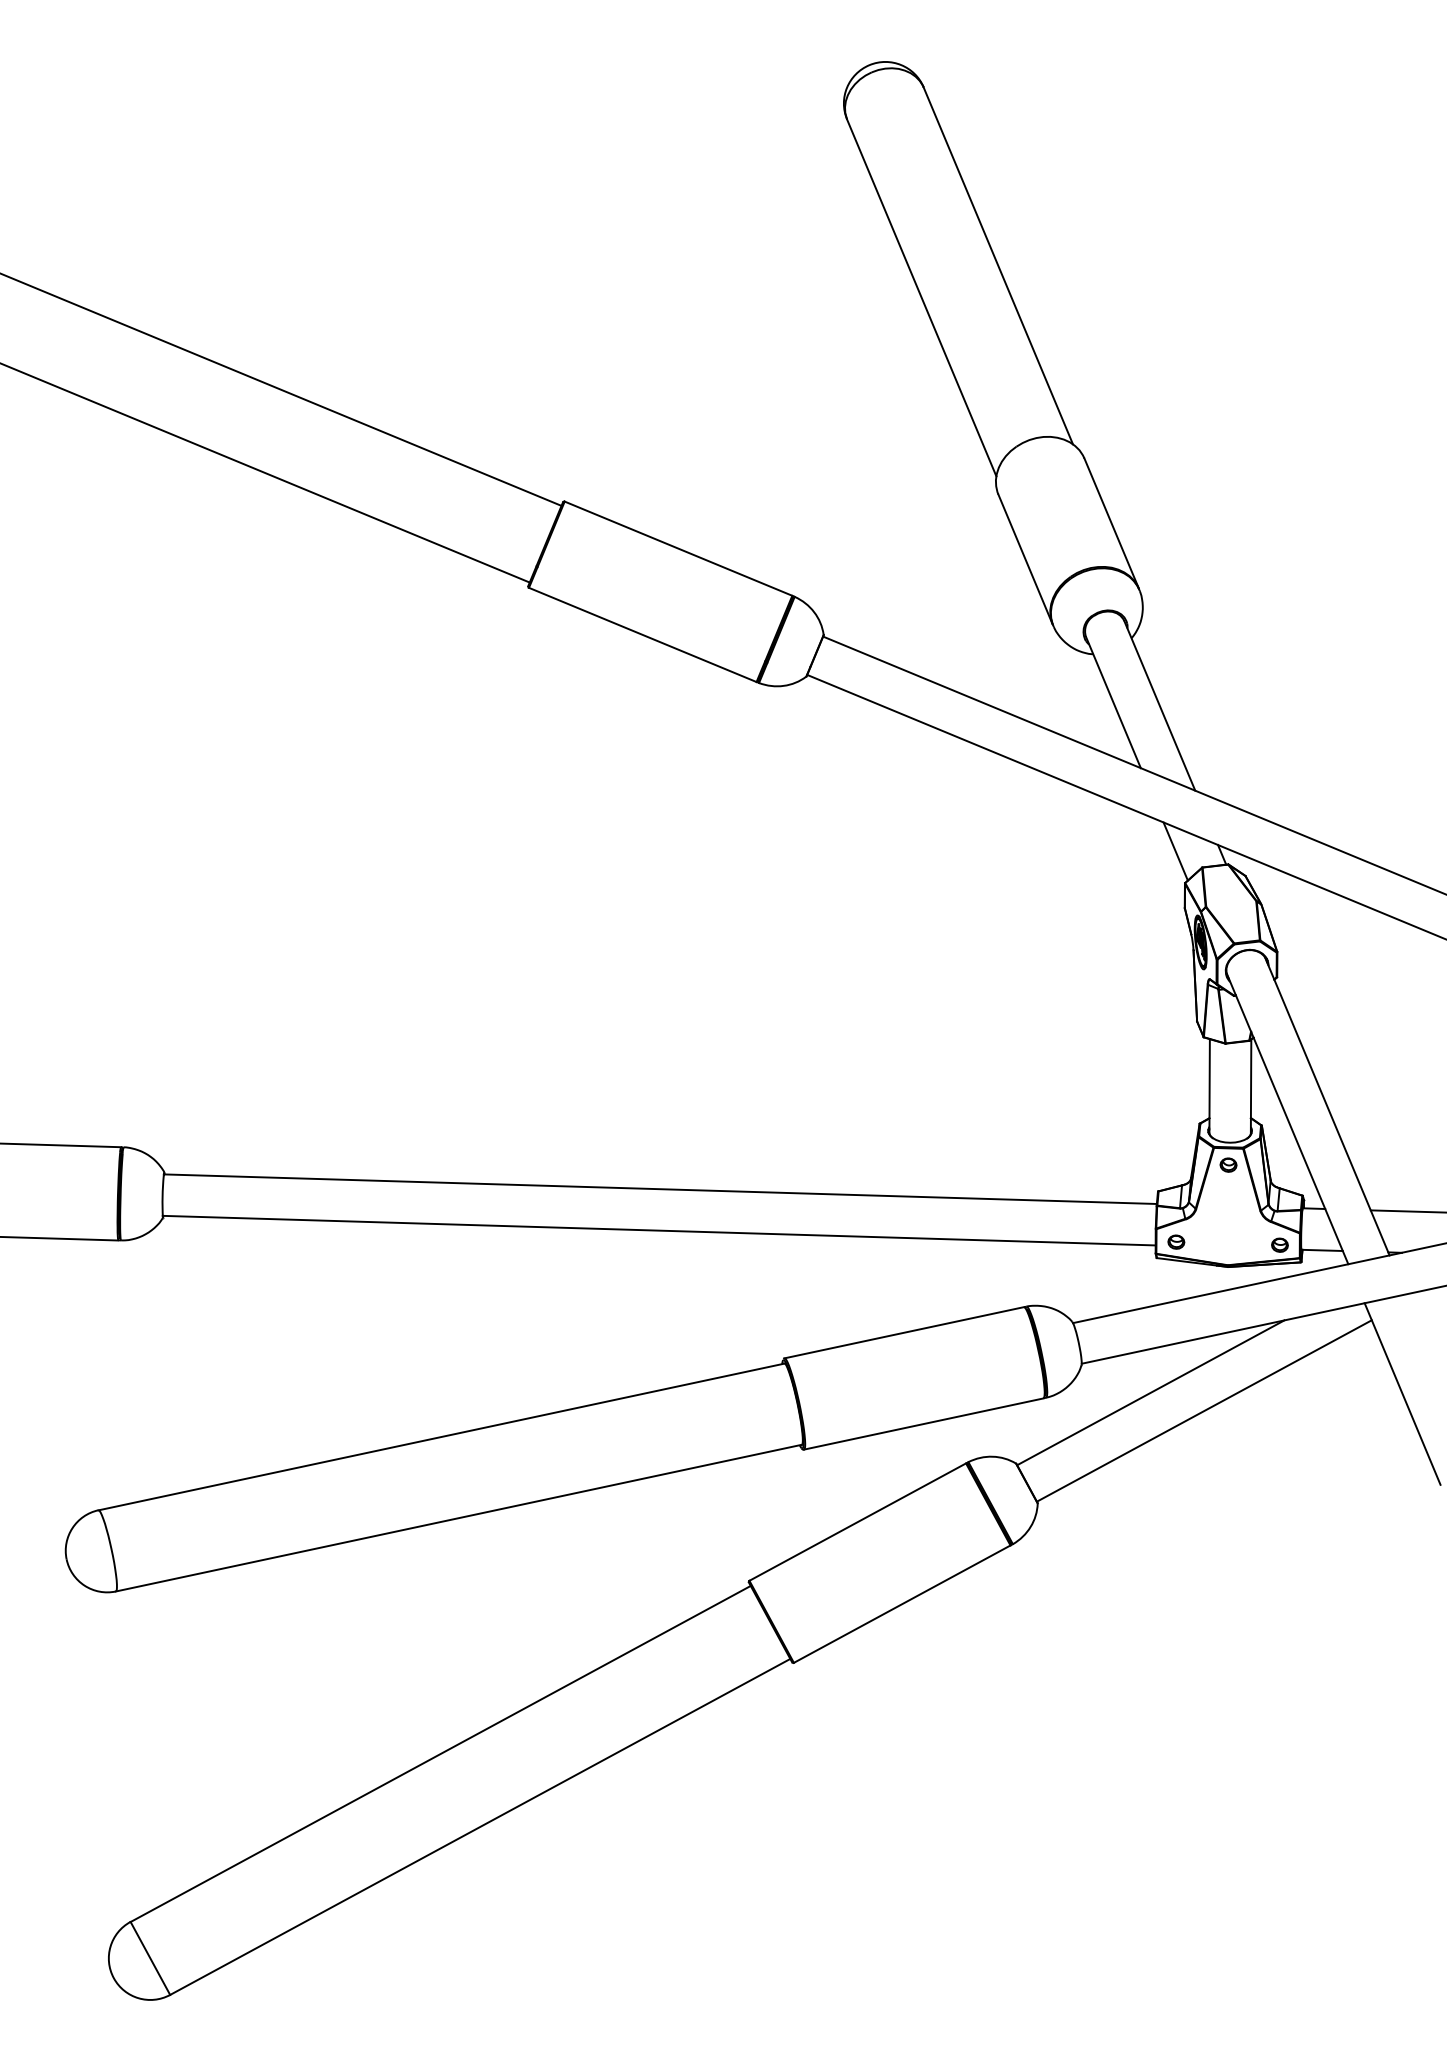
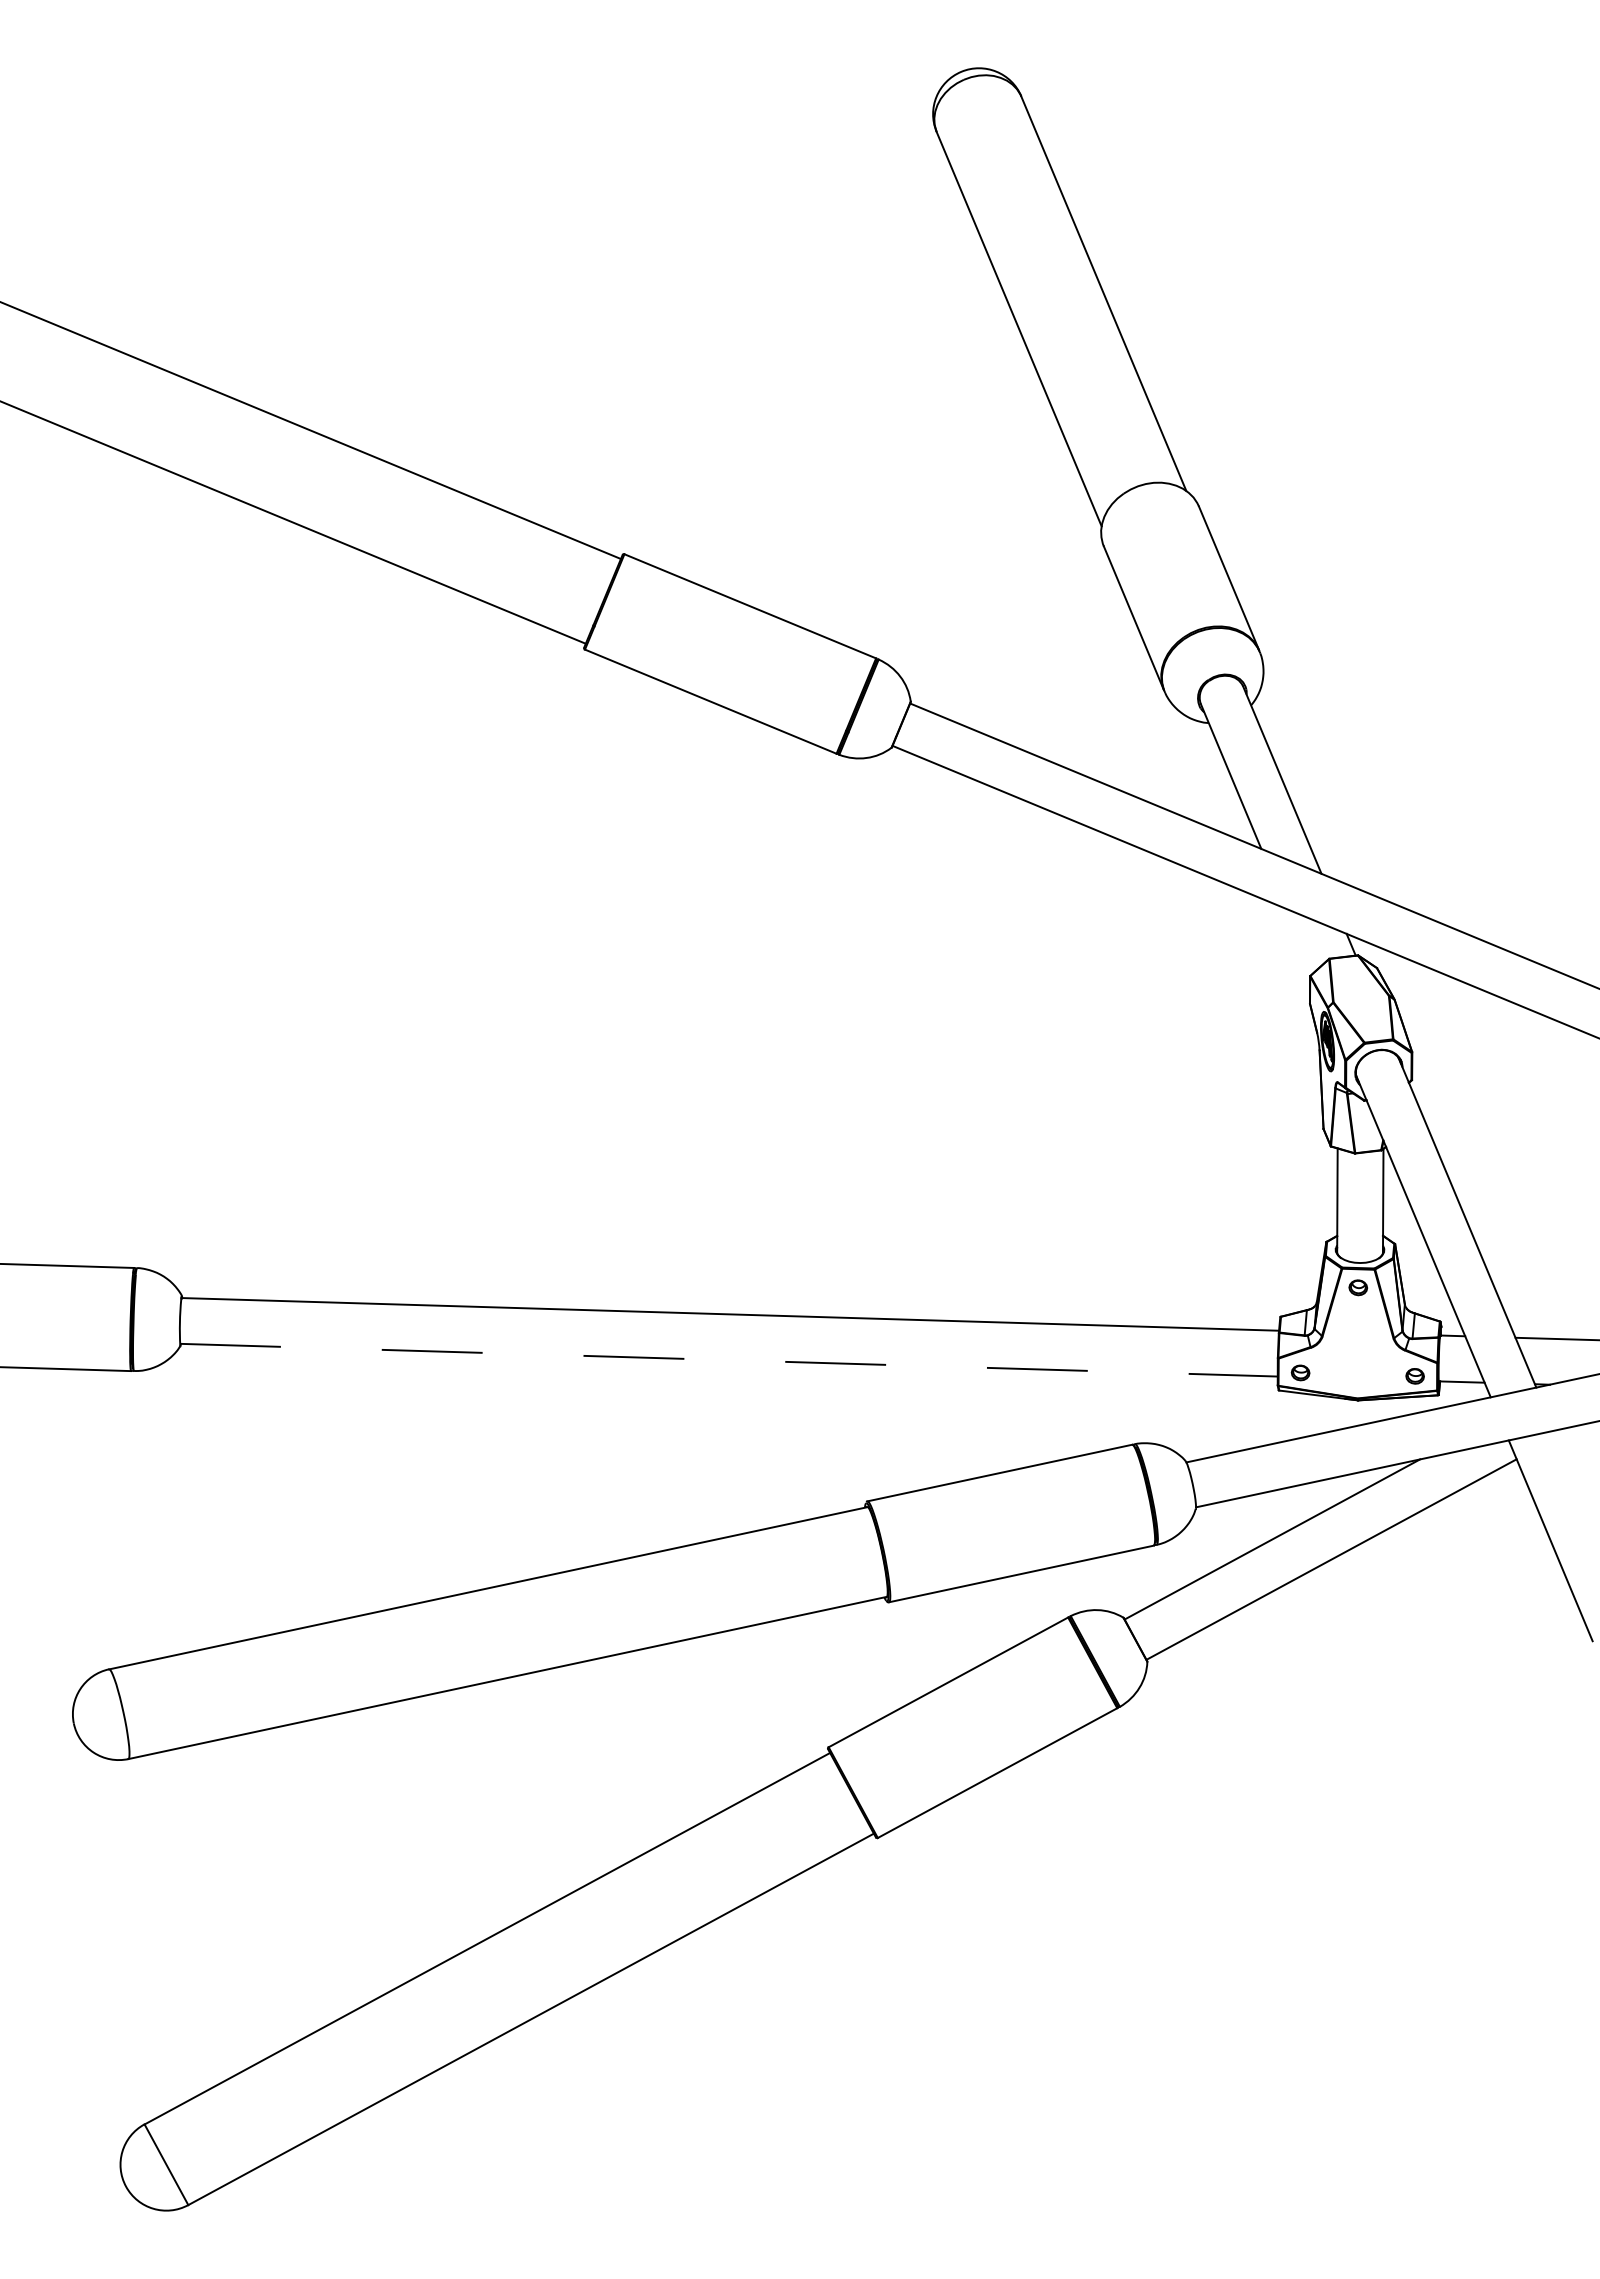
line: (1175, 851) -> (1299, 941), removed
line: (659, 1230) -> (729, 1360), solid -> dashed

